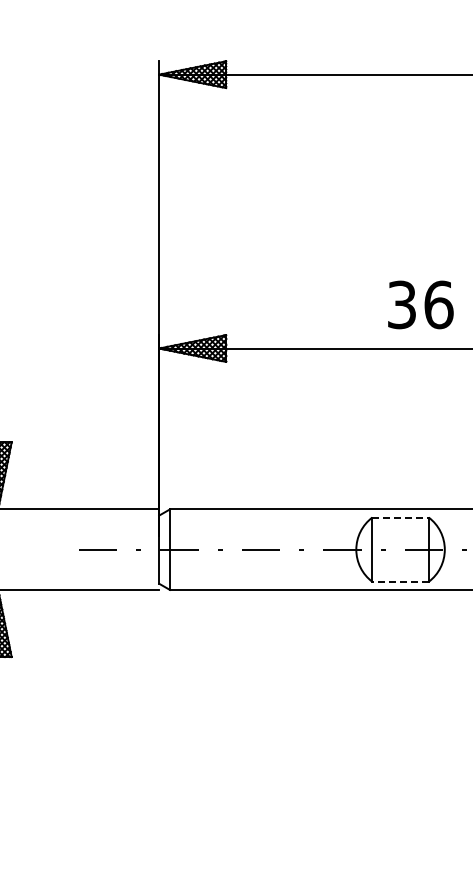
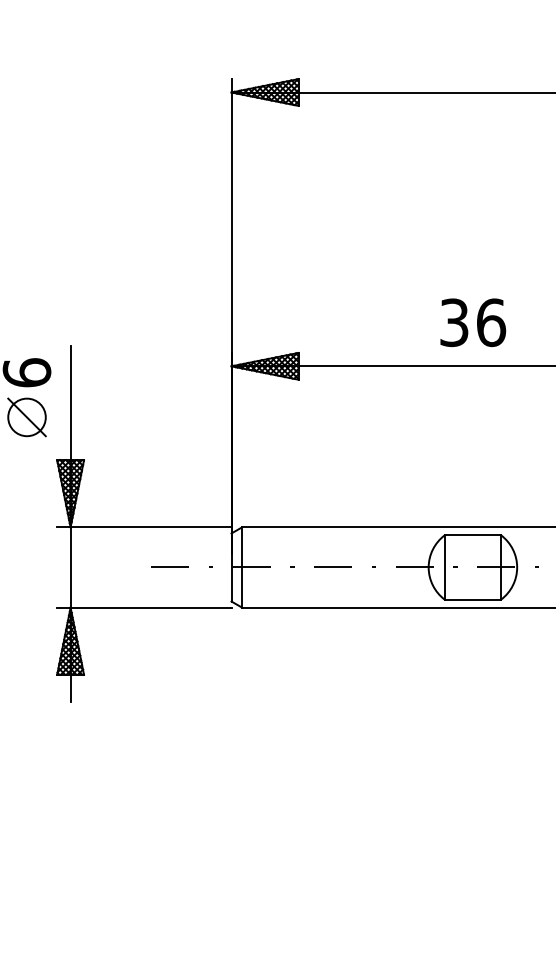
text: (421, 304) -> (473, 322), moved
line: (401, 517) -> (473, 535), dashed -> solid
line: (400, 581) -> (472, 599), dashed -> solid

